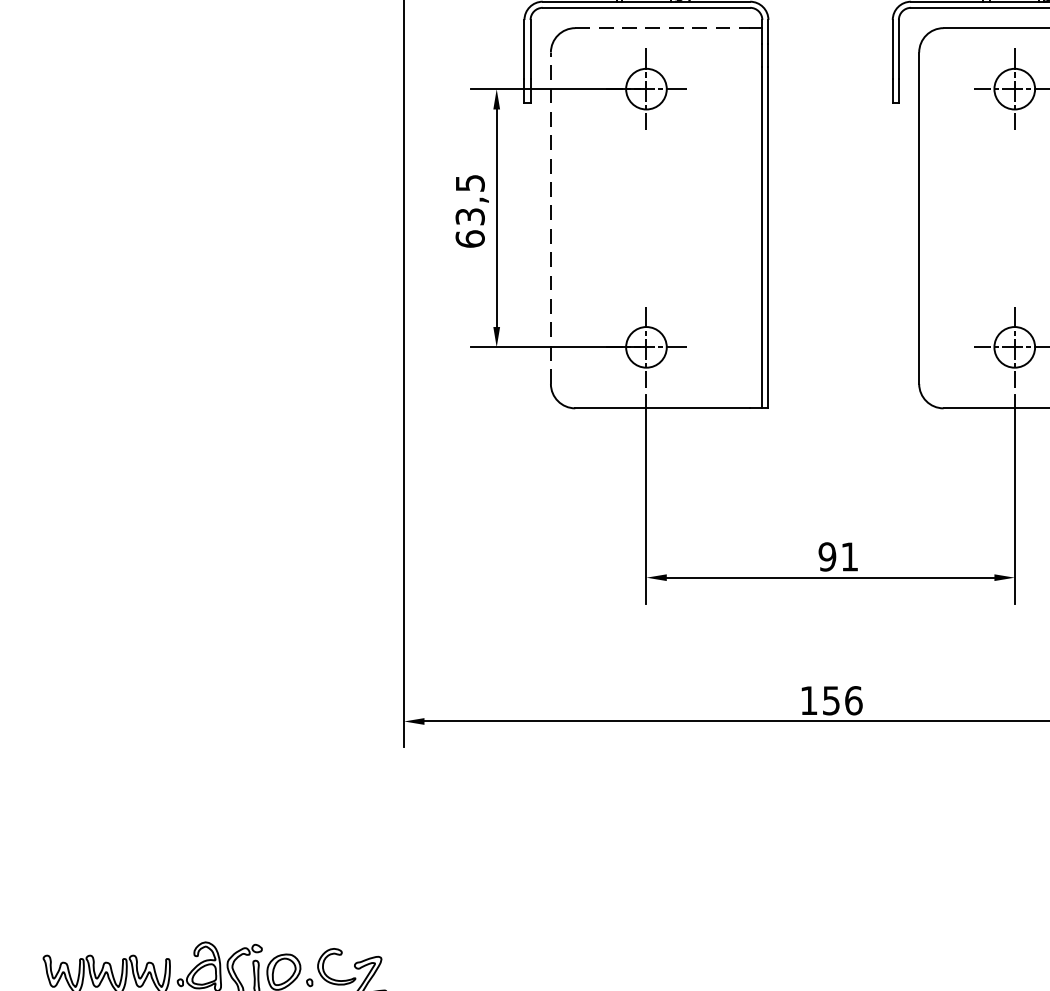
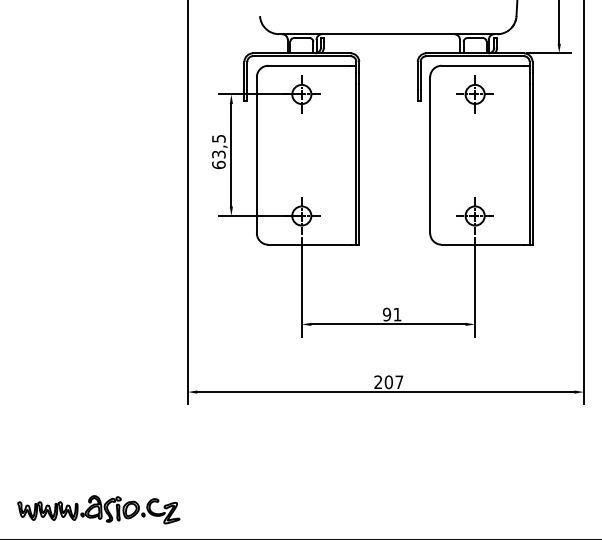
line: (662, 27) -> (309, 65), dashed -> solid
line: (550, 218) -> (256, 155), dashed -> solid
text: (830, 701) -> (388, 382), 156 -> 207

